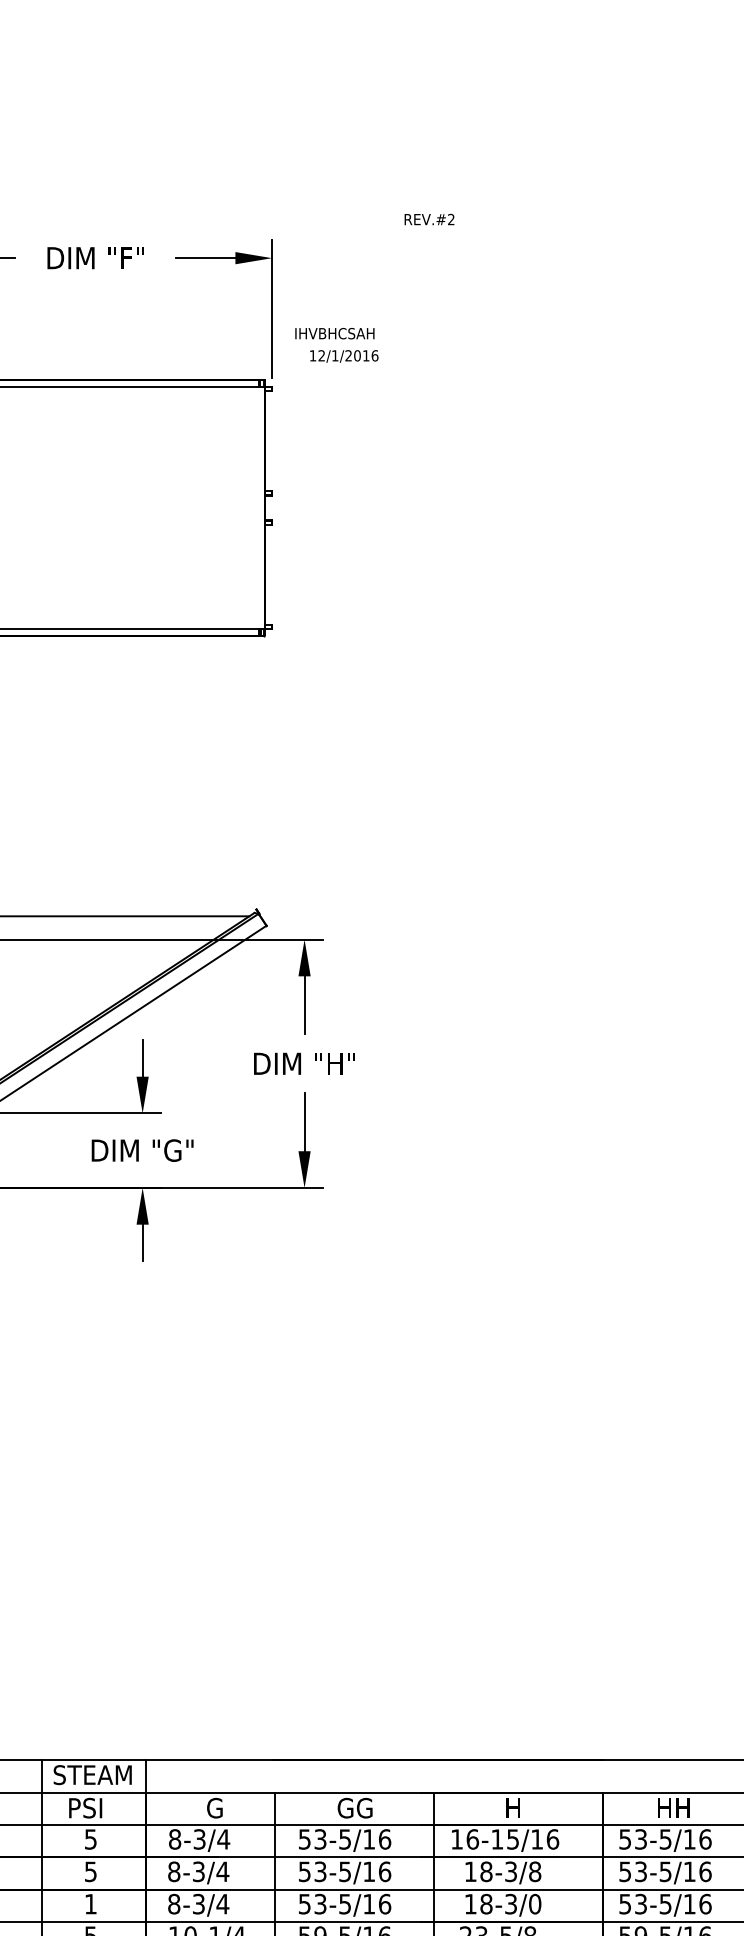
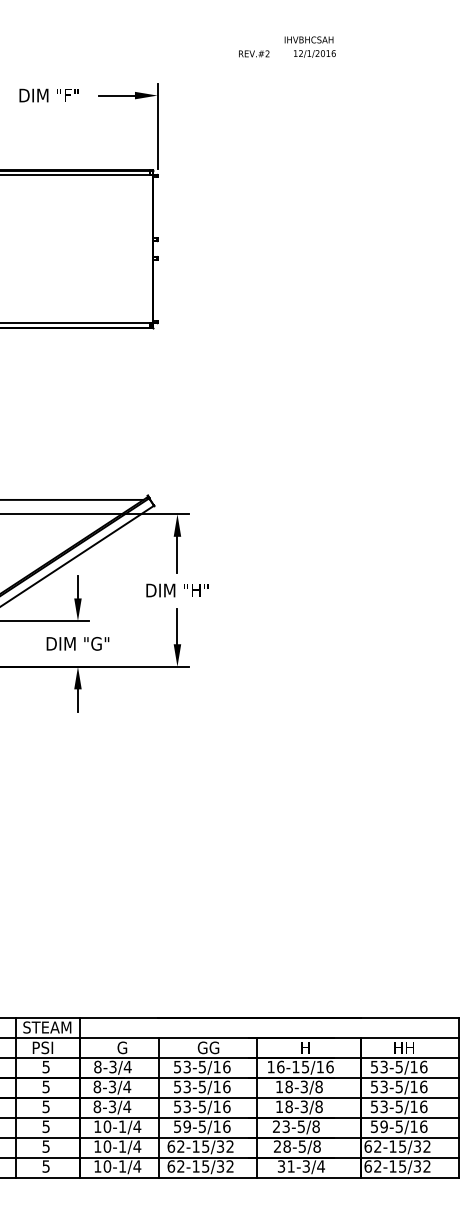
text: (429, 218) -> (254, 53), moved
text: (335, 344) -> (309, 46), moved
text: (89, 1903) -> (45, 1106), 1 -> 5
text: (534, 1903) -> (318, 1106), 18-3/0 -> 18-3/8

